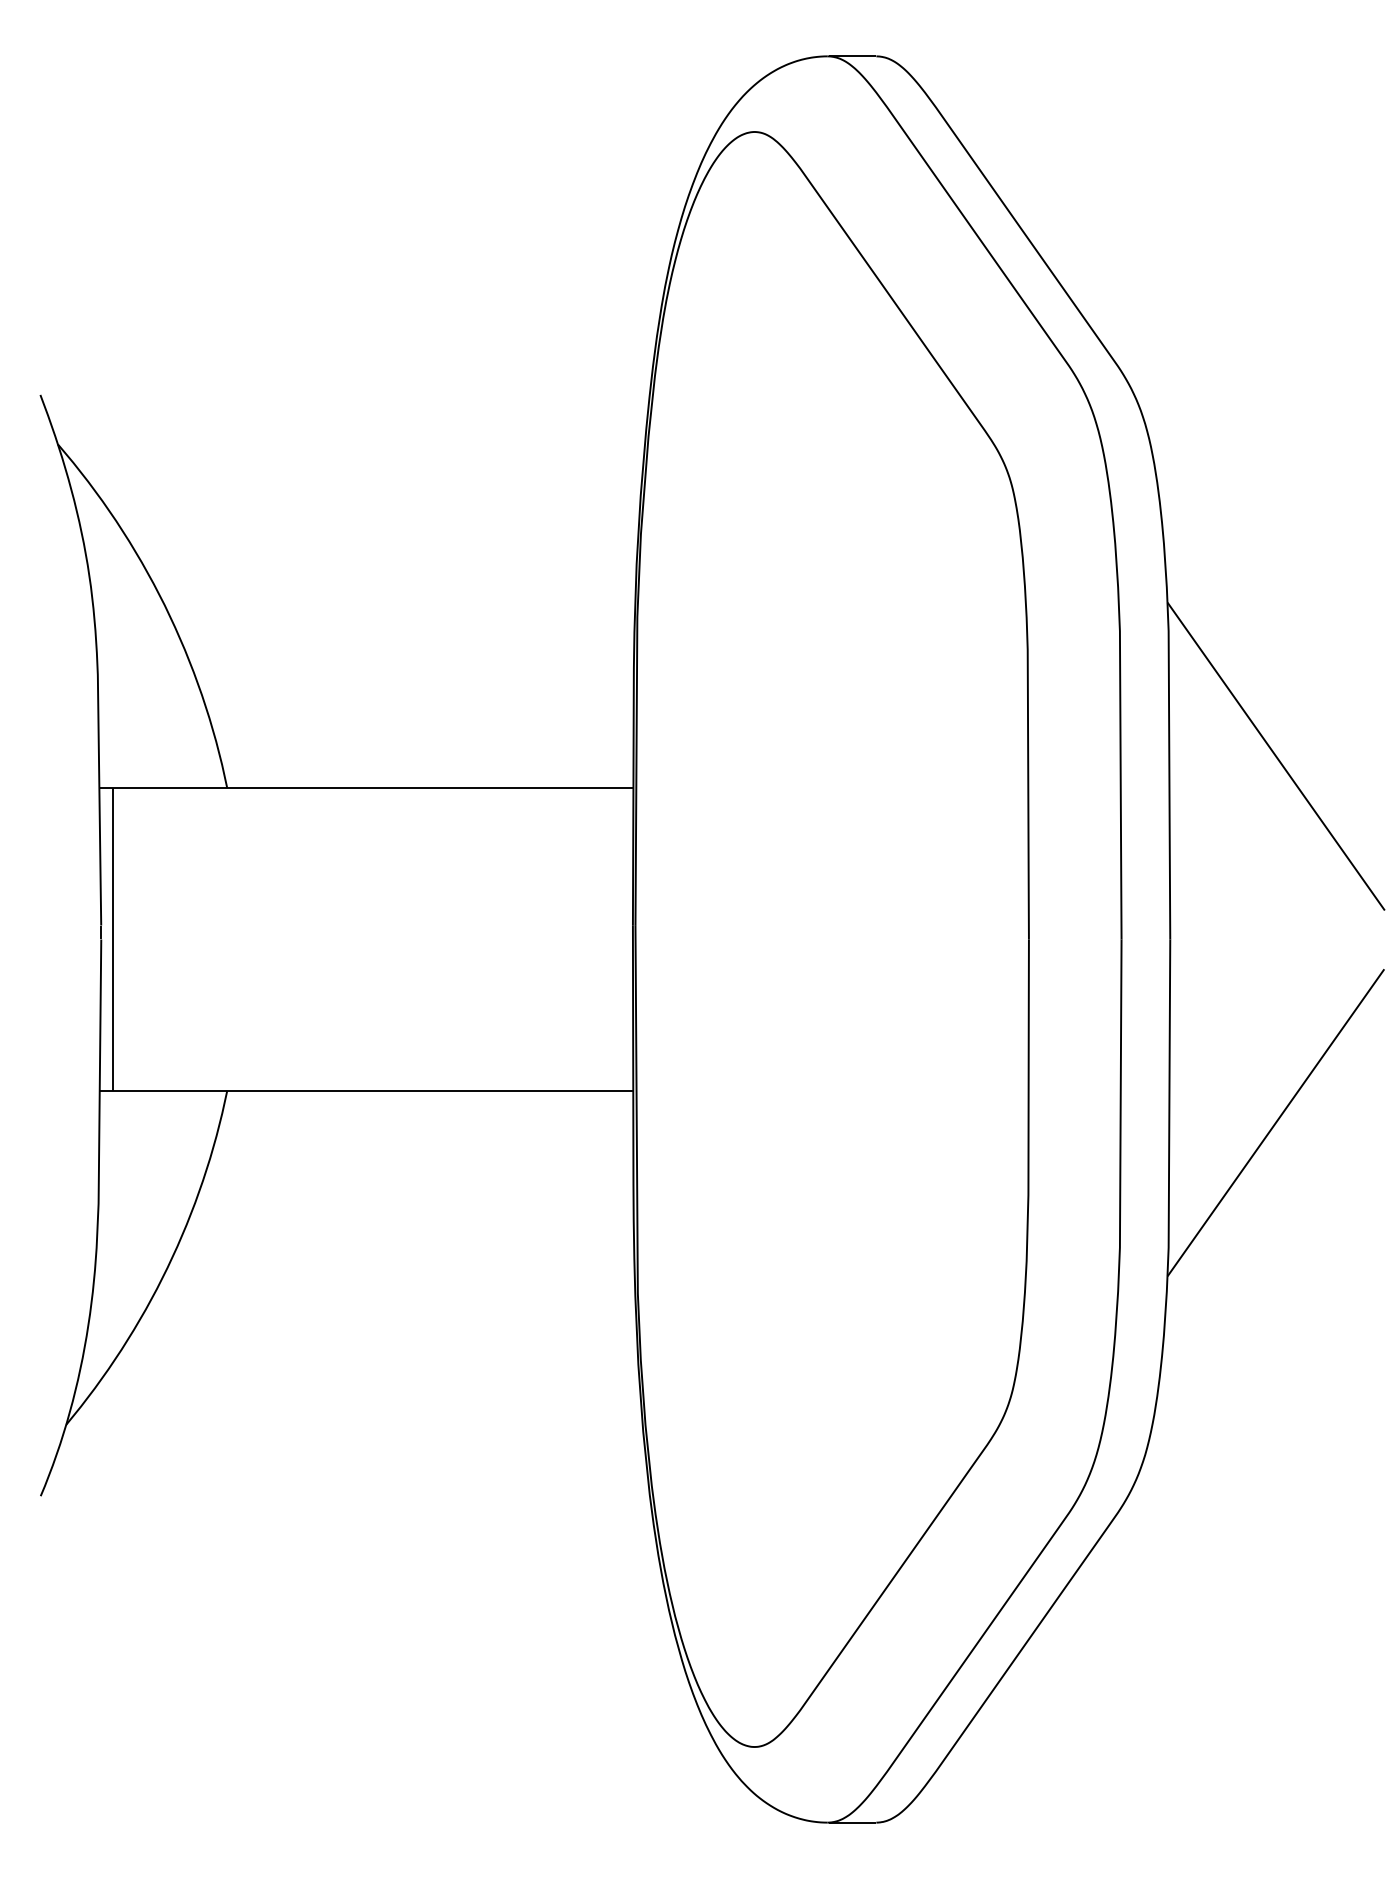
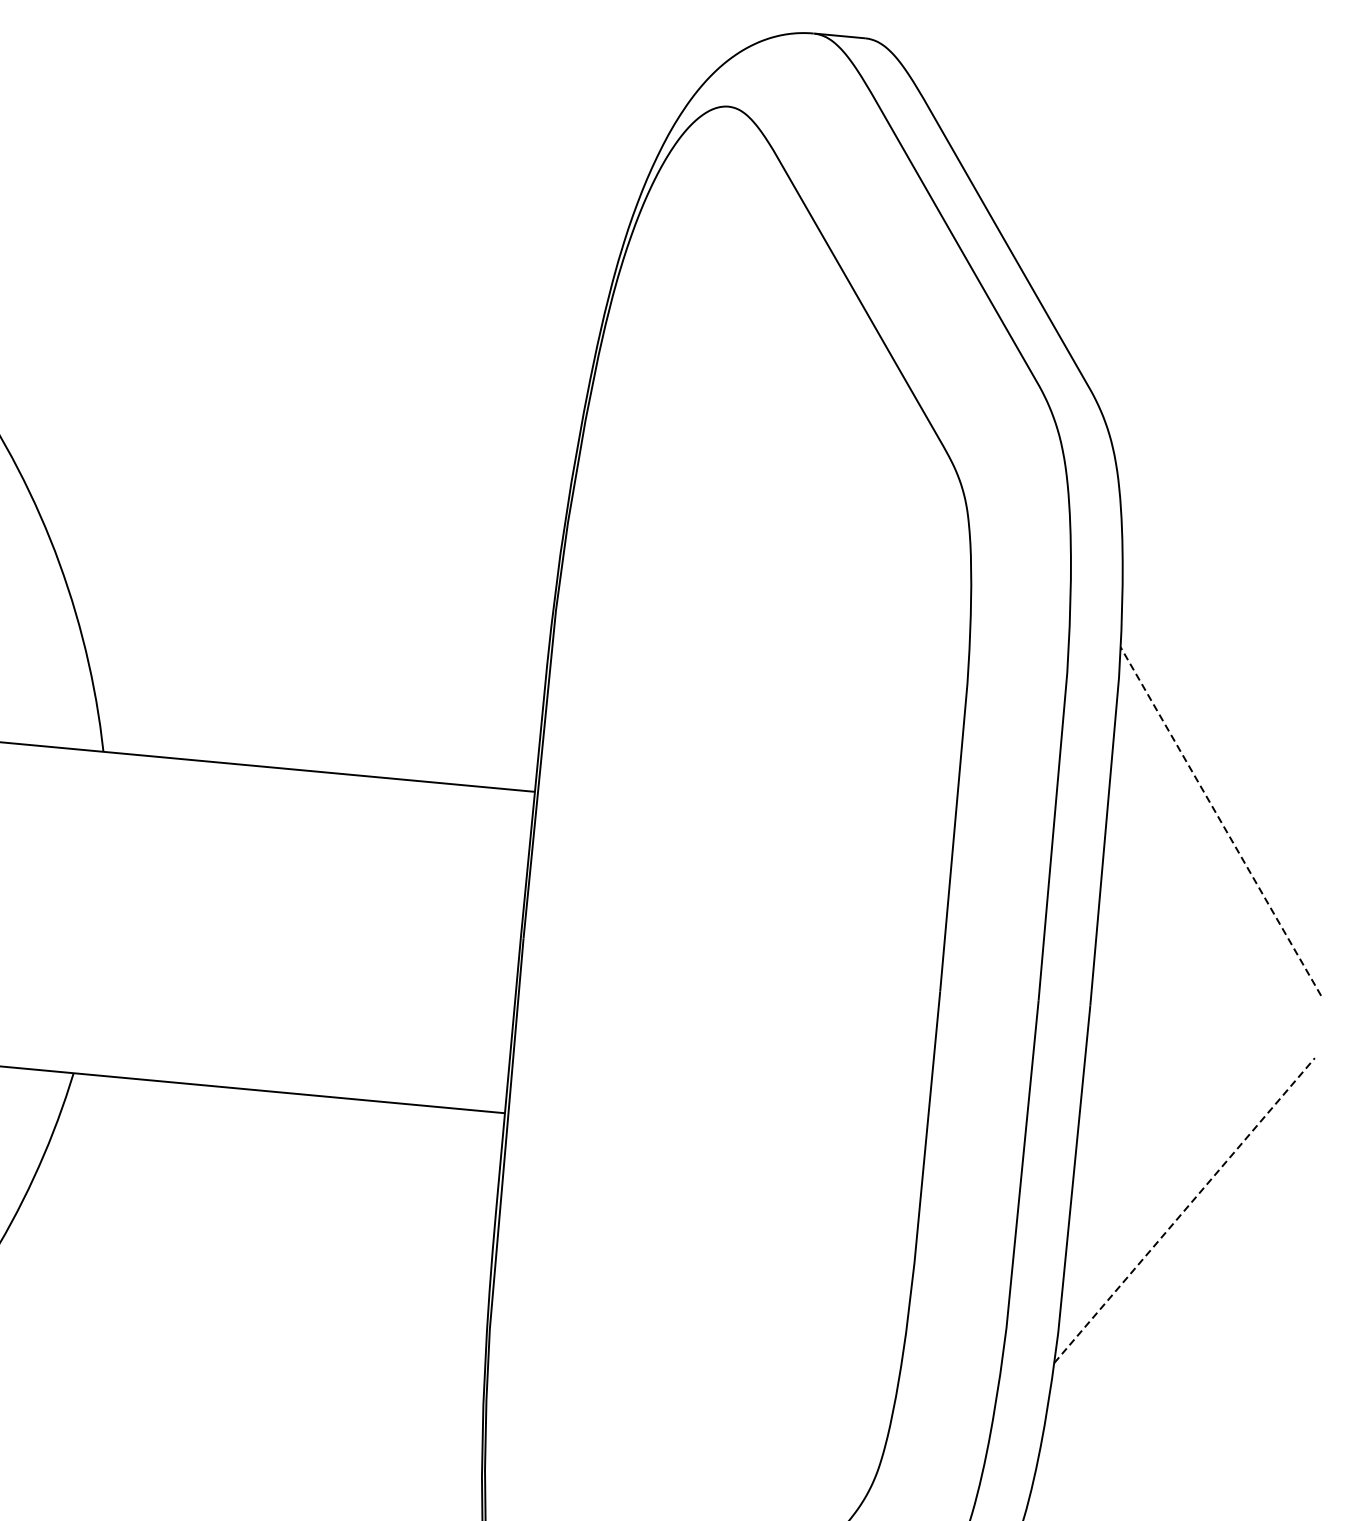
line: (1275, 756) -> (1220, 821), solid -> dashed
line: (1275, 1122) -> (1184, 1210), solid -> dashed

